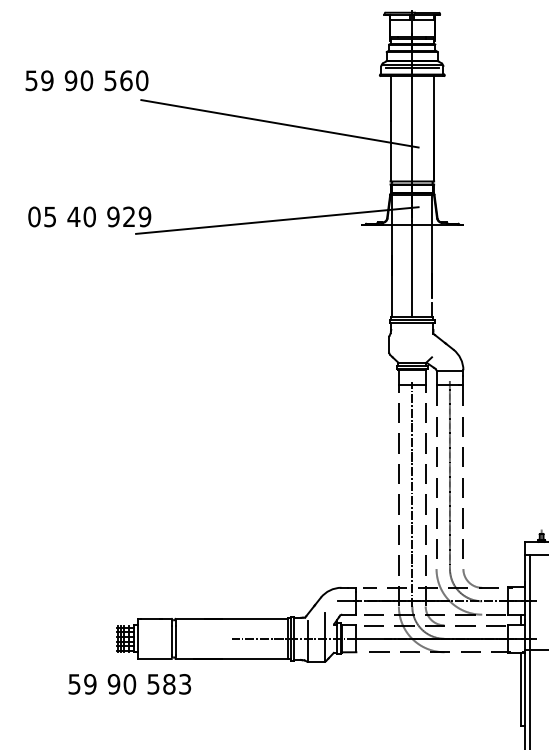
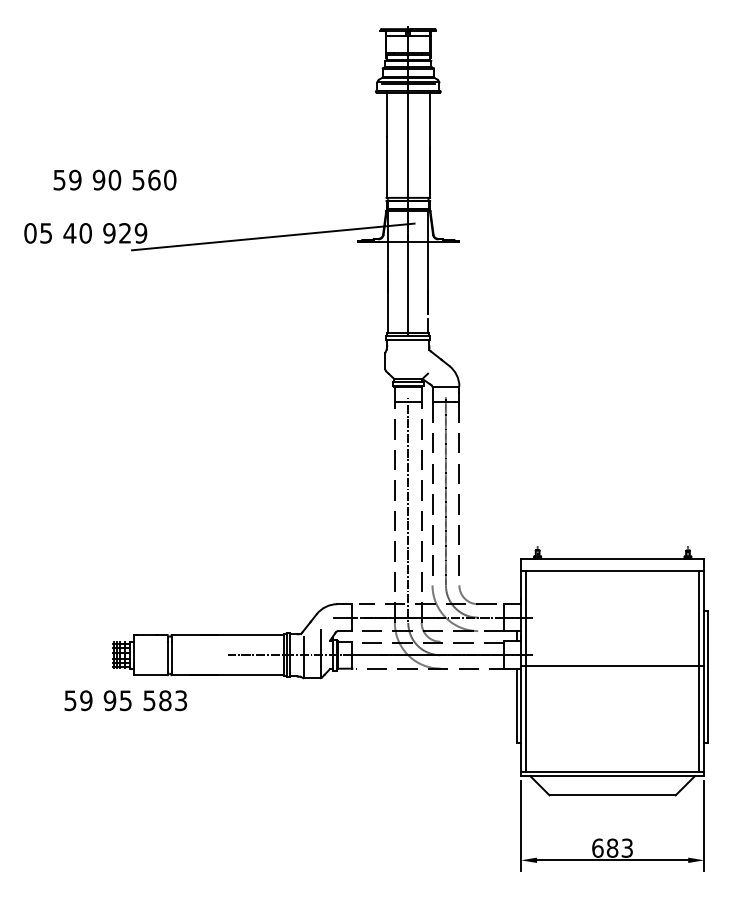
text: (86, 80) -> (114, 179), moved
line: (279, 123) -> (275, 139), removed
text: (129, 684) -> (125, 700), 90 -> 95

